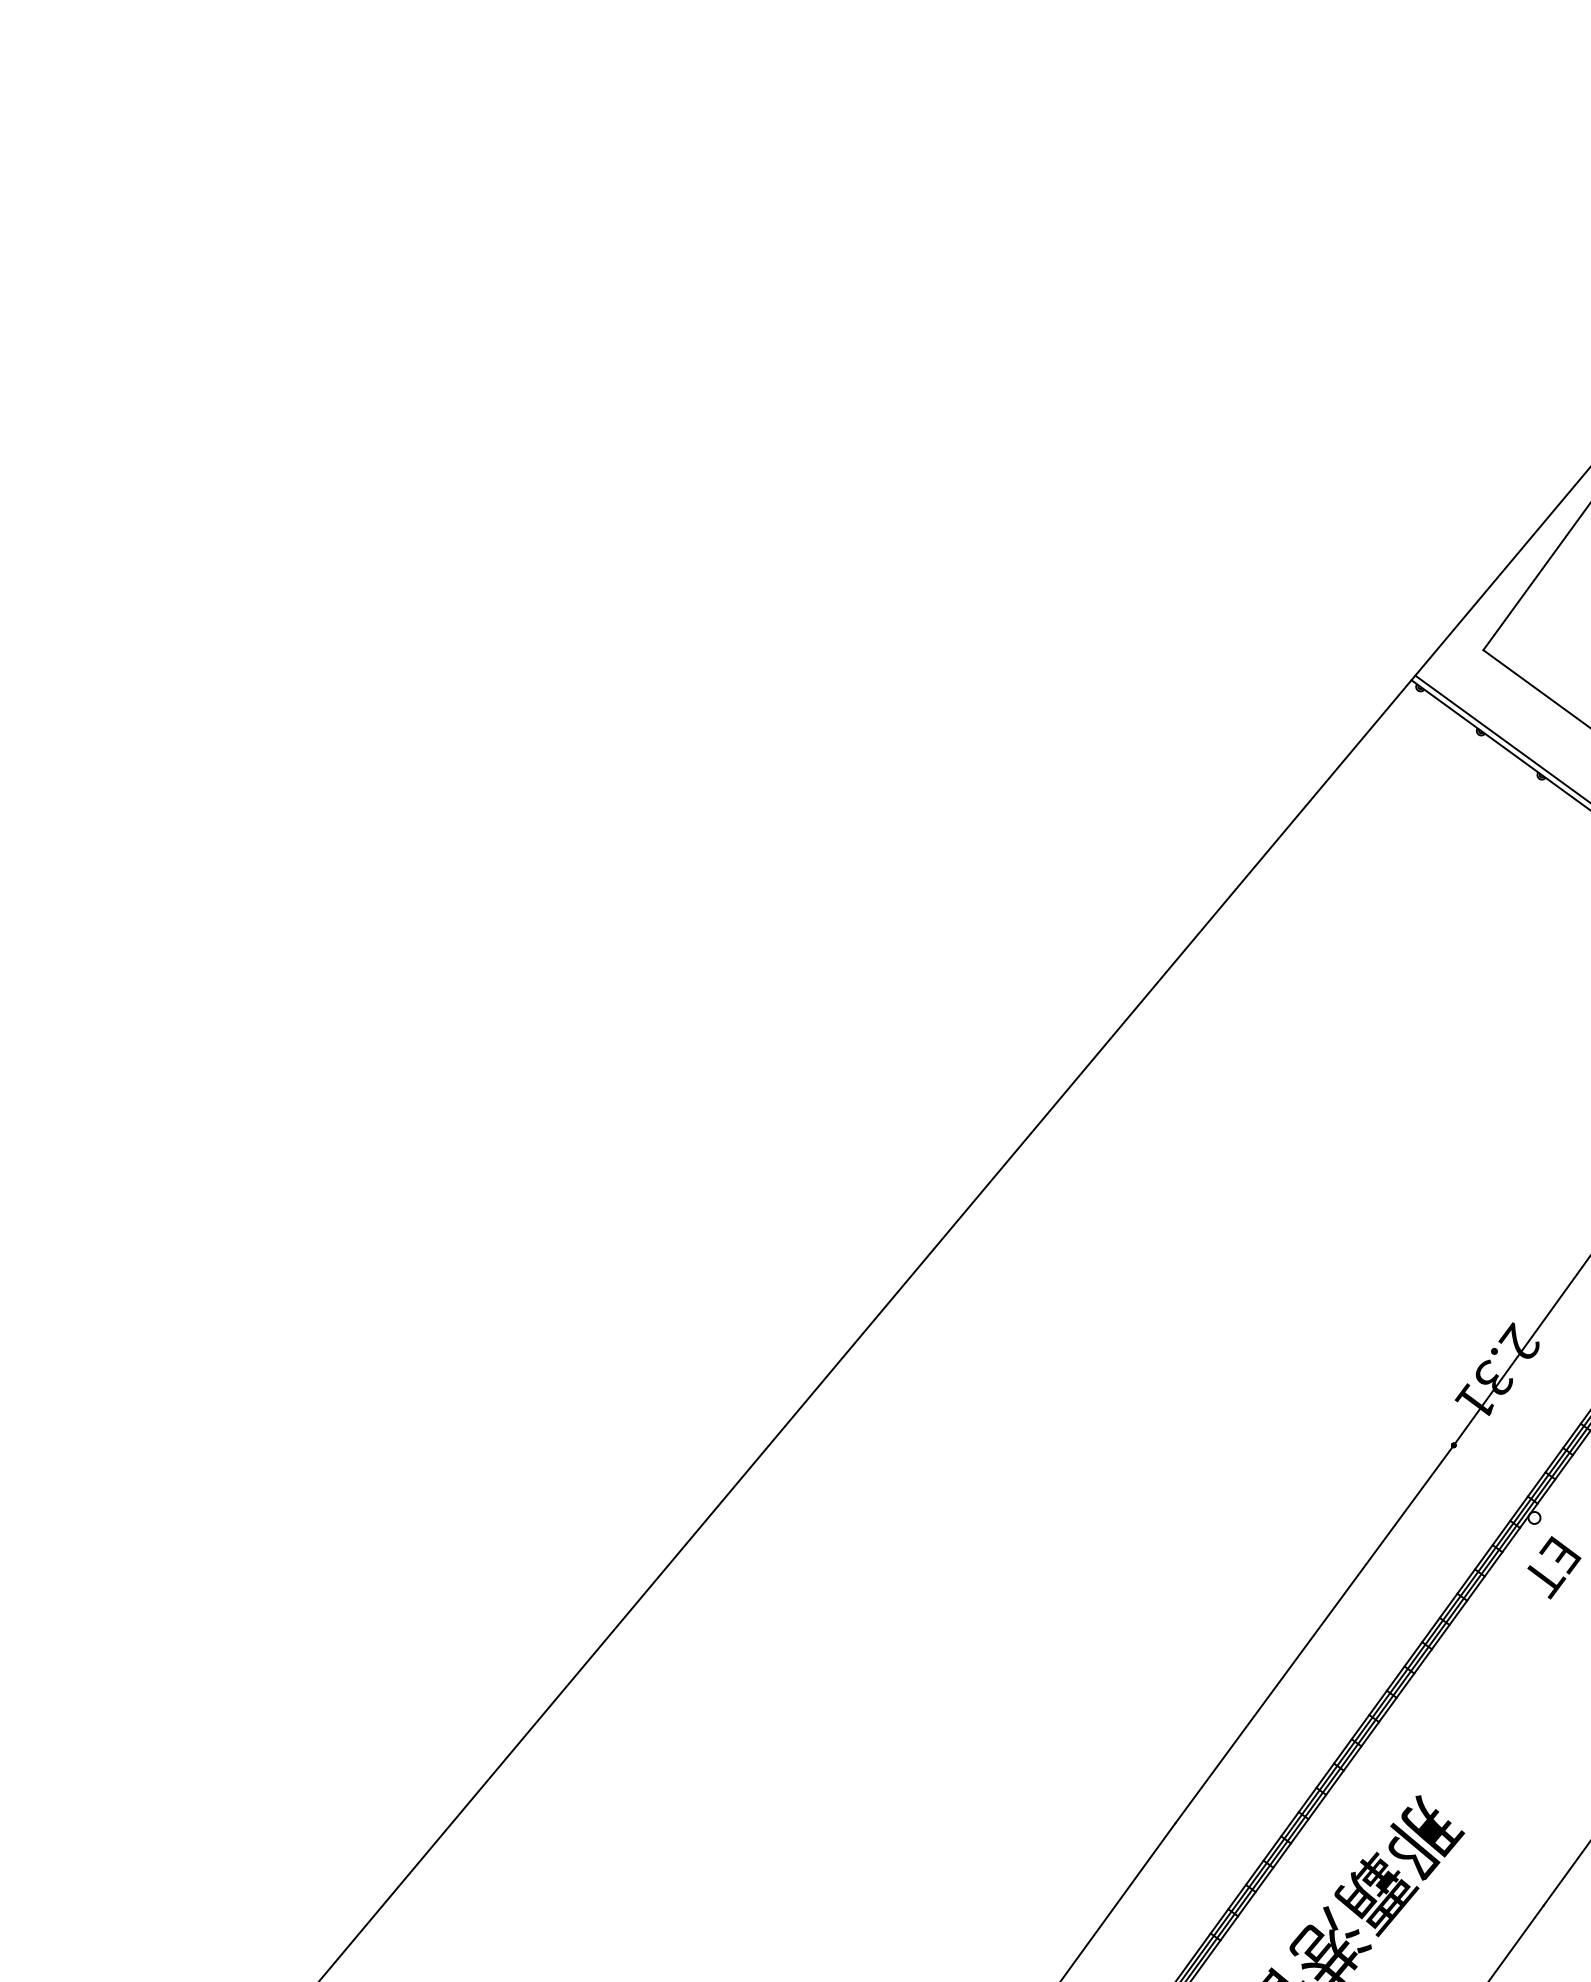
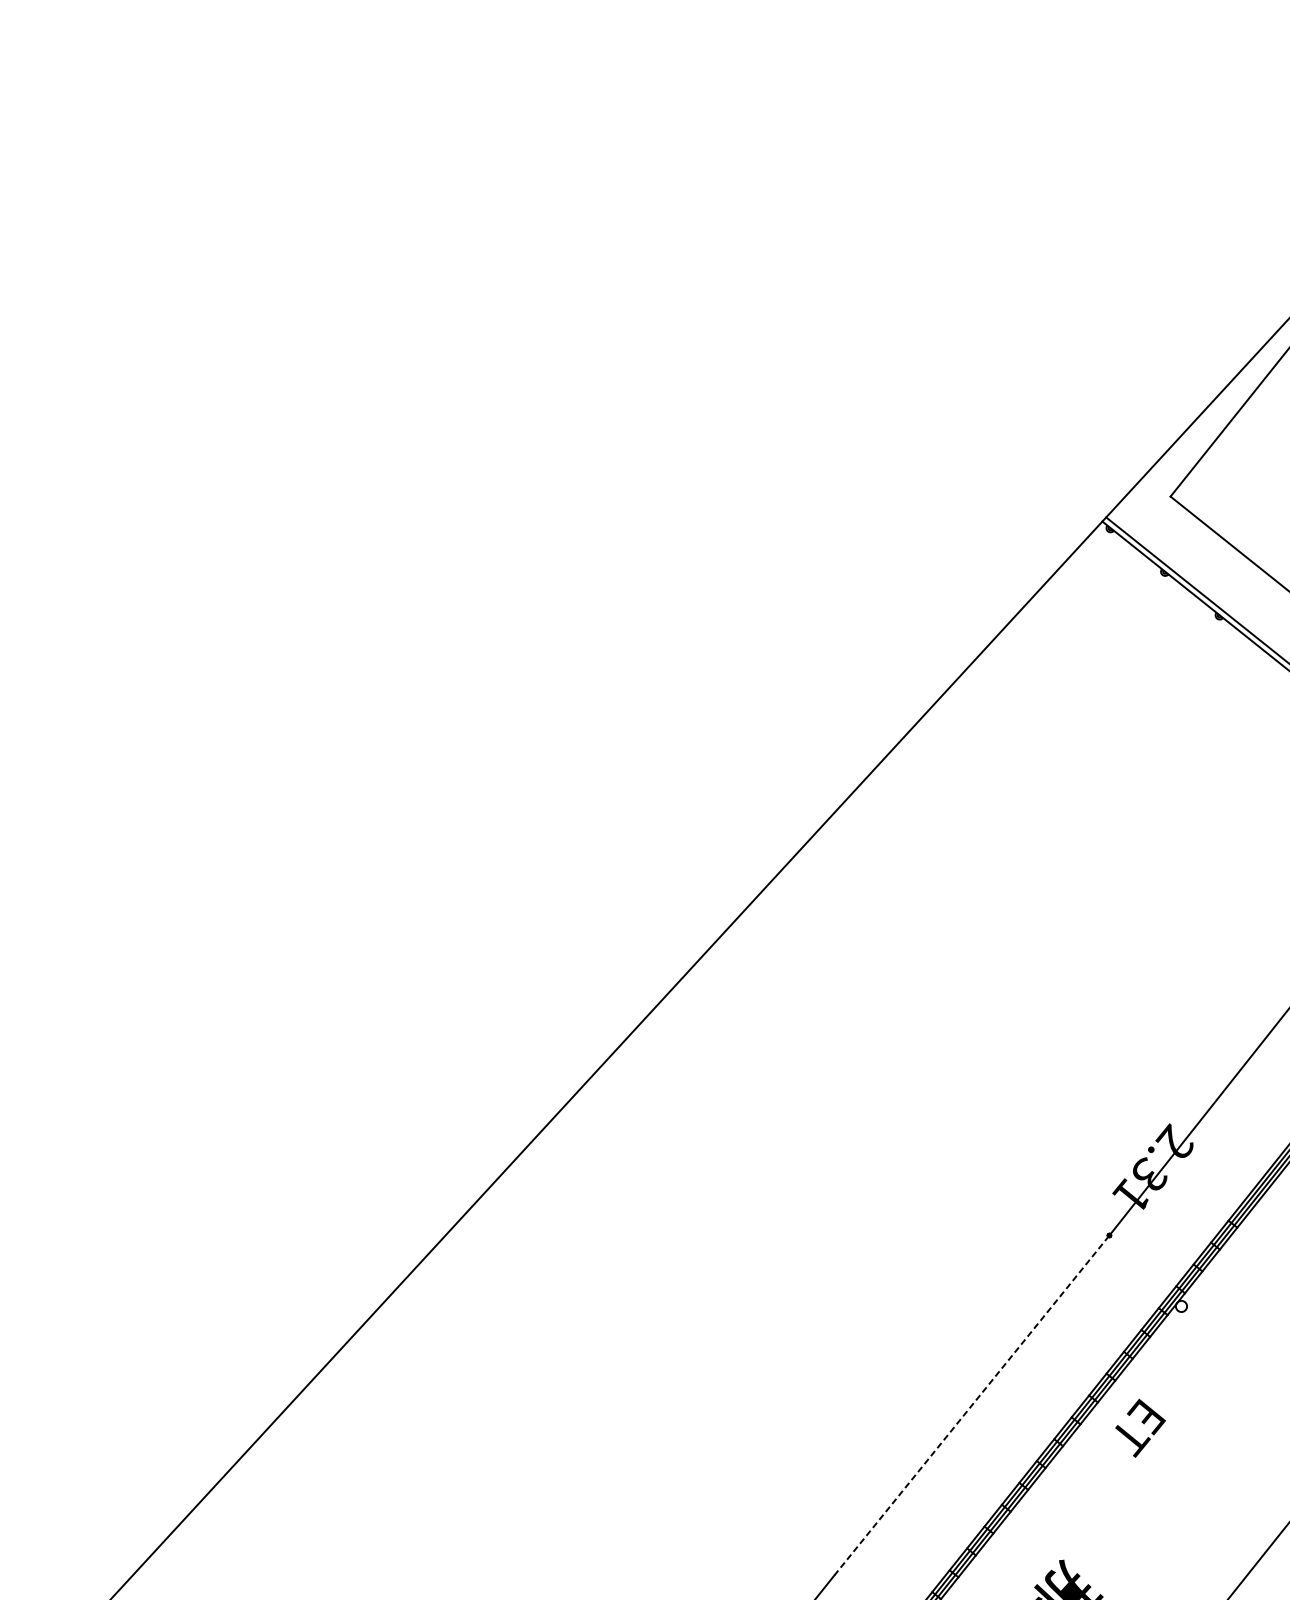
text: (1554, 1567) -> (1140, 1428), moved
line: (1314, 1634) -> (971, 1405), solid -> dashed

